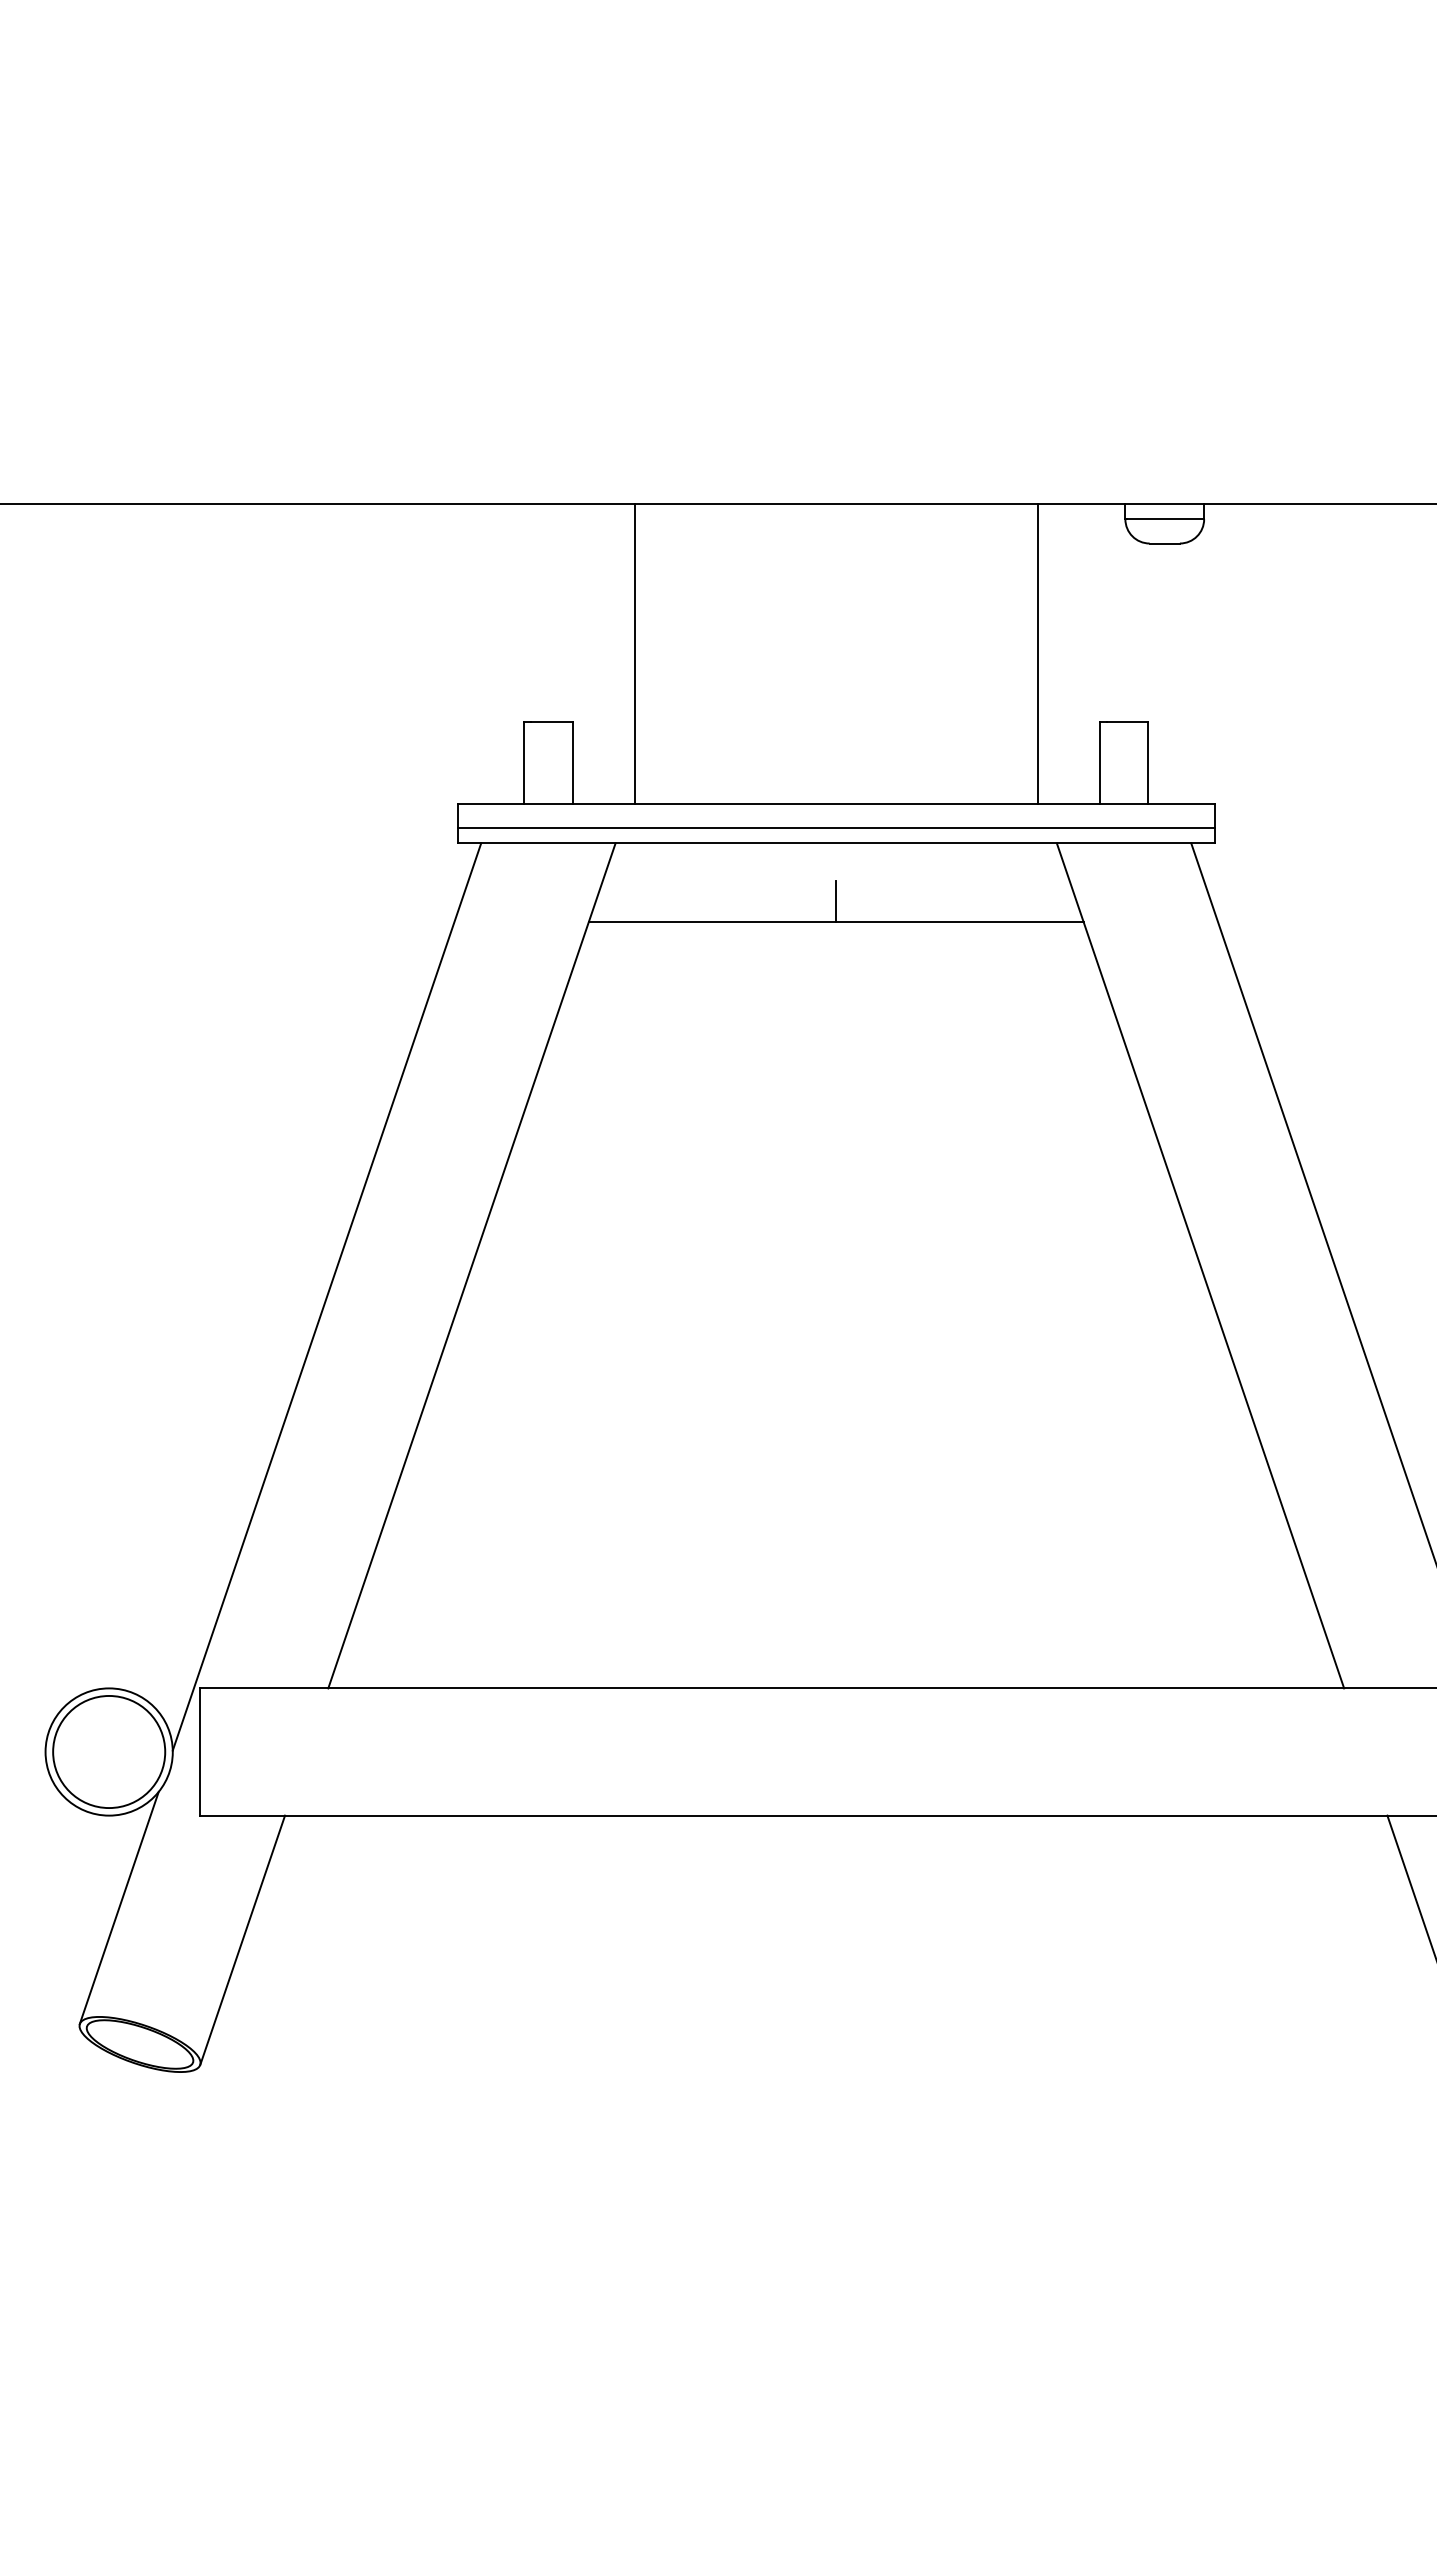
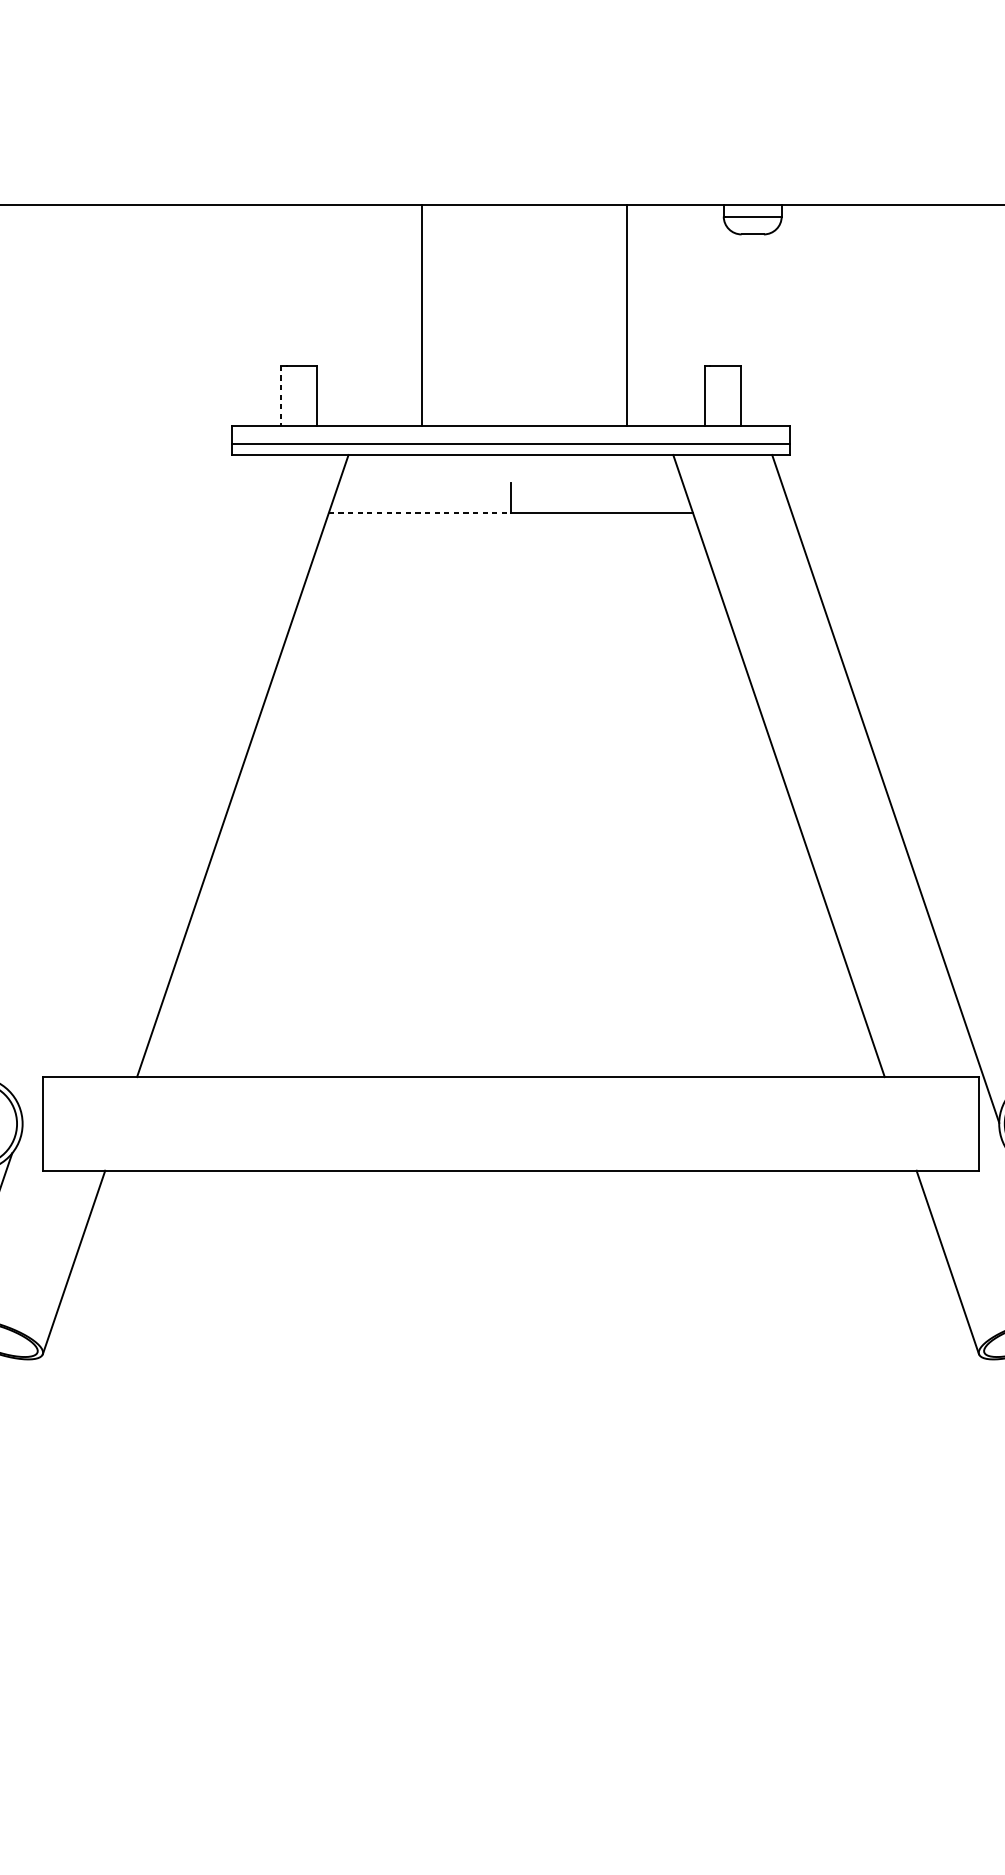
line: (634, 653) -> (421, 315), moved
line: (1037, 653) -> (626, 315), moved
line: (524, 762) -> (281, 395), solid -> dashed
line: (712, 921) -> (419, 512), solid -> dashed
line: (326, 1296) -> (135, 788), removed

